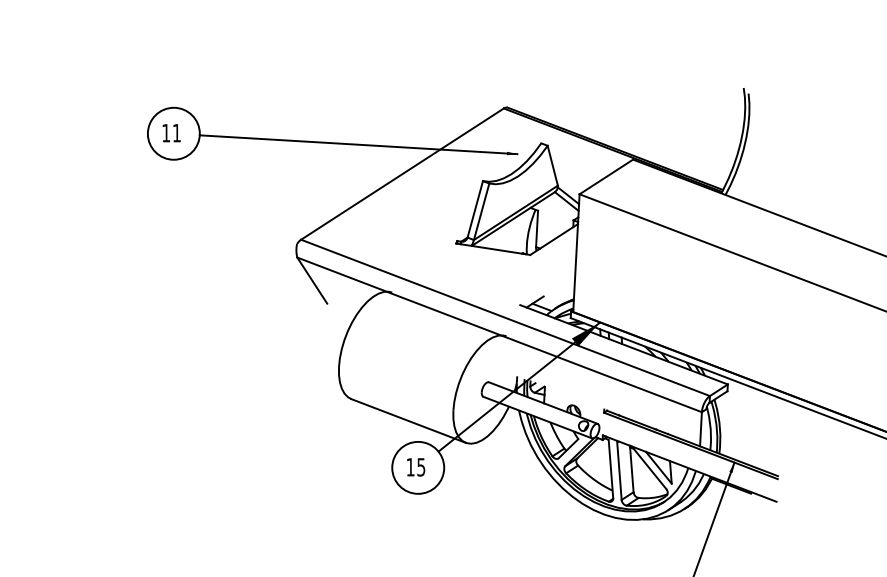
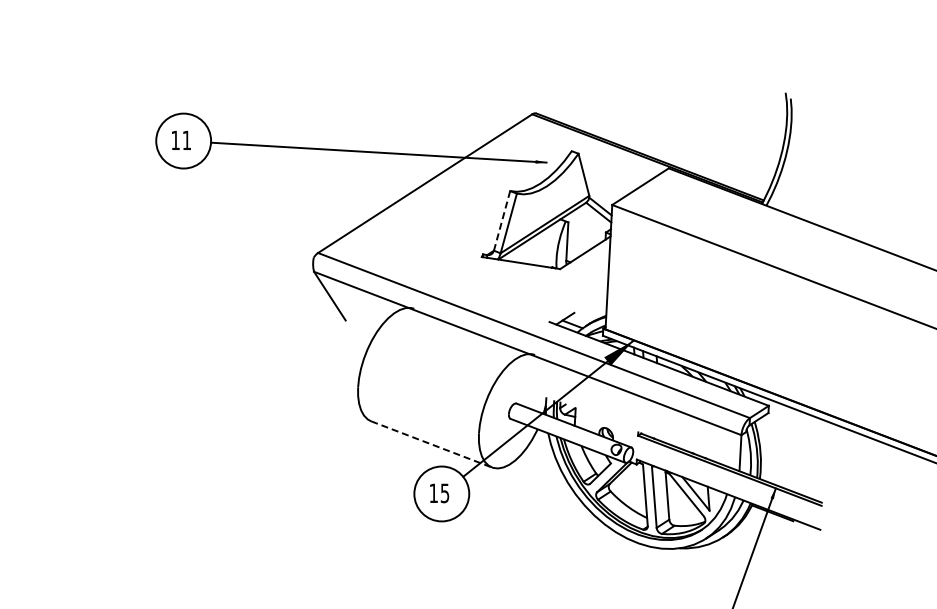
line: (475, 208) -> (502, 220), solid -> dashed
line: (408, 421) -> (431, 444), solid -> dashed

